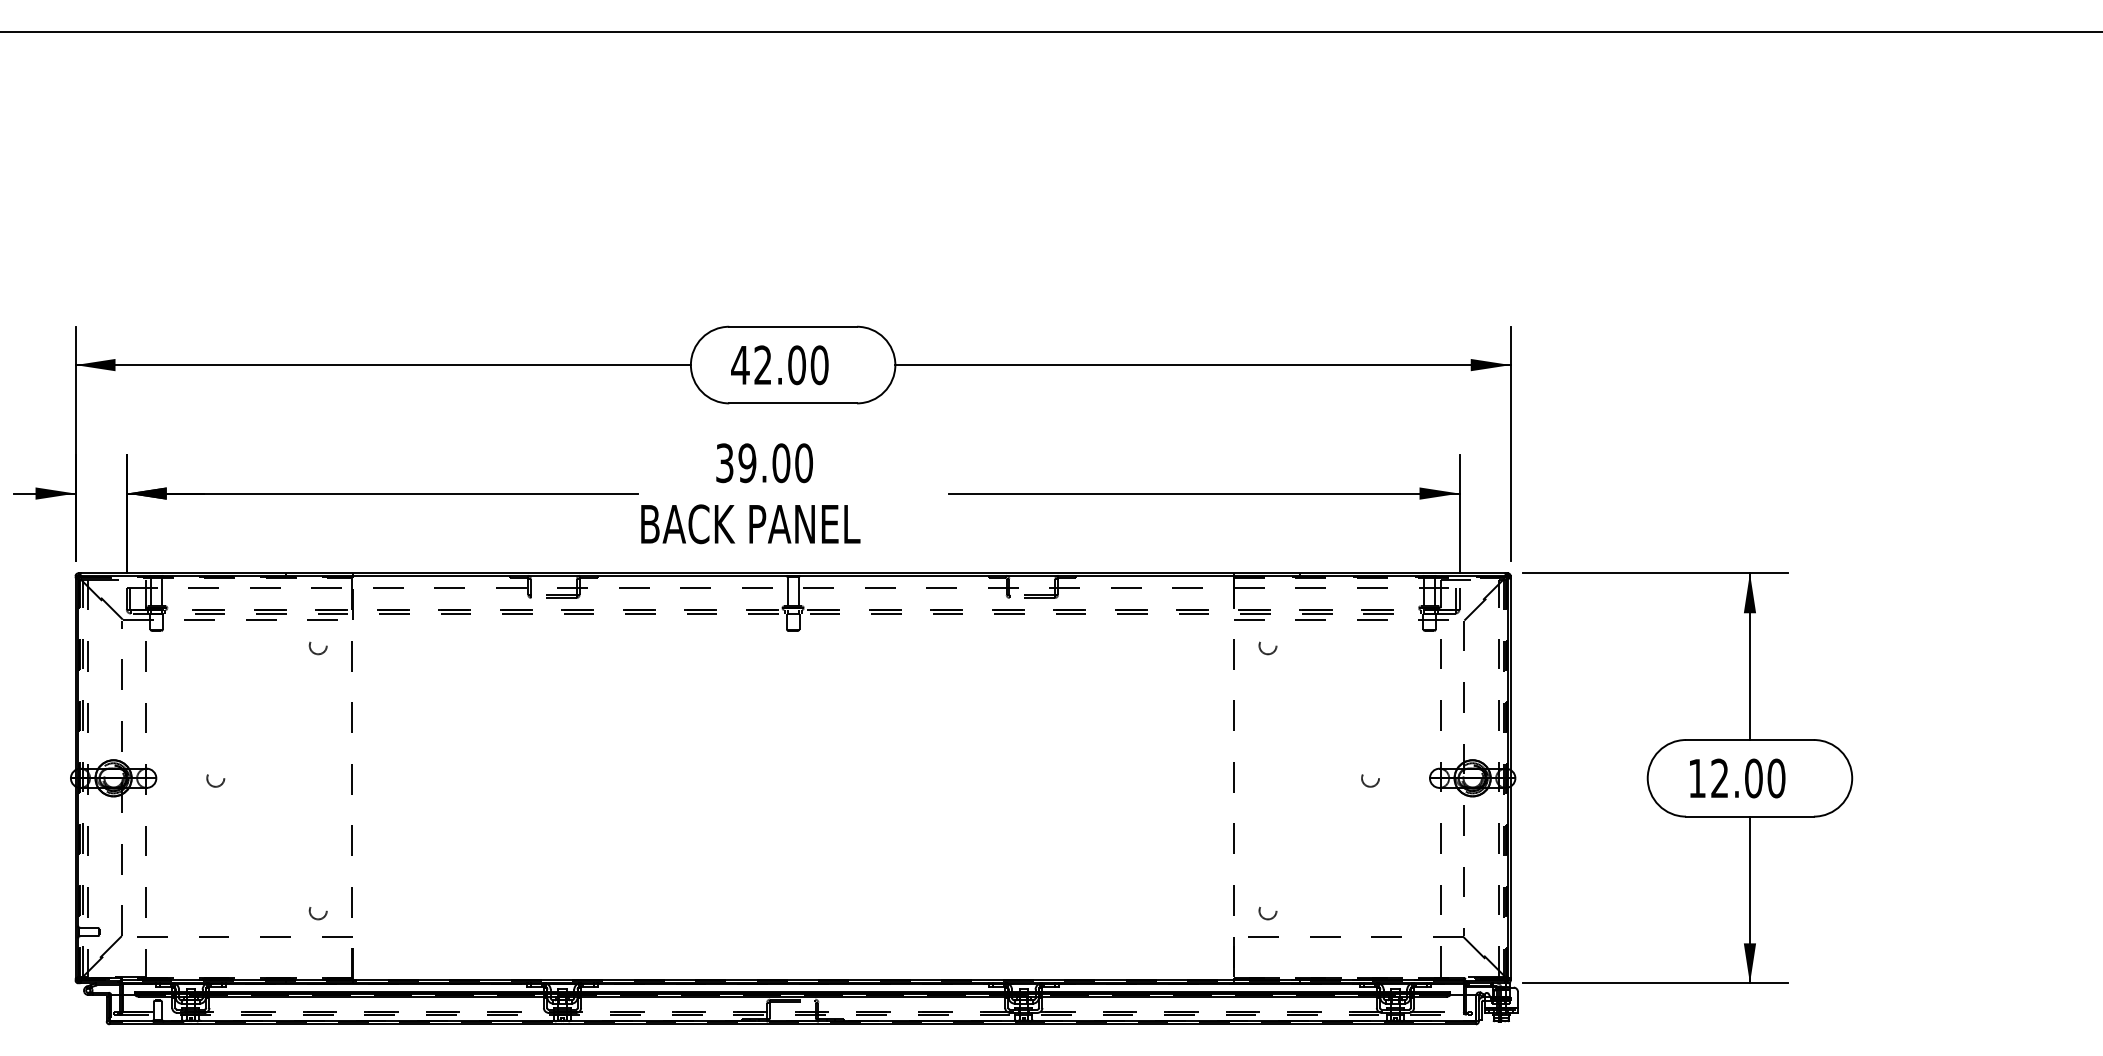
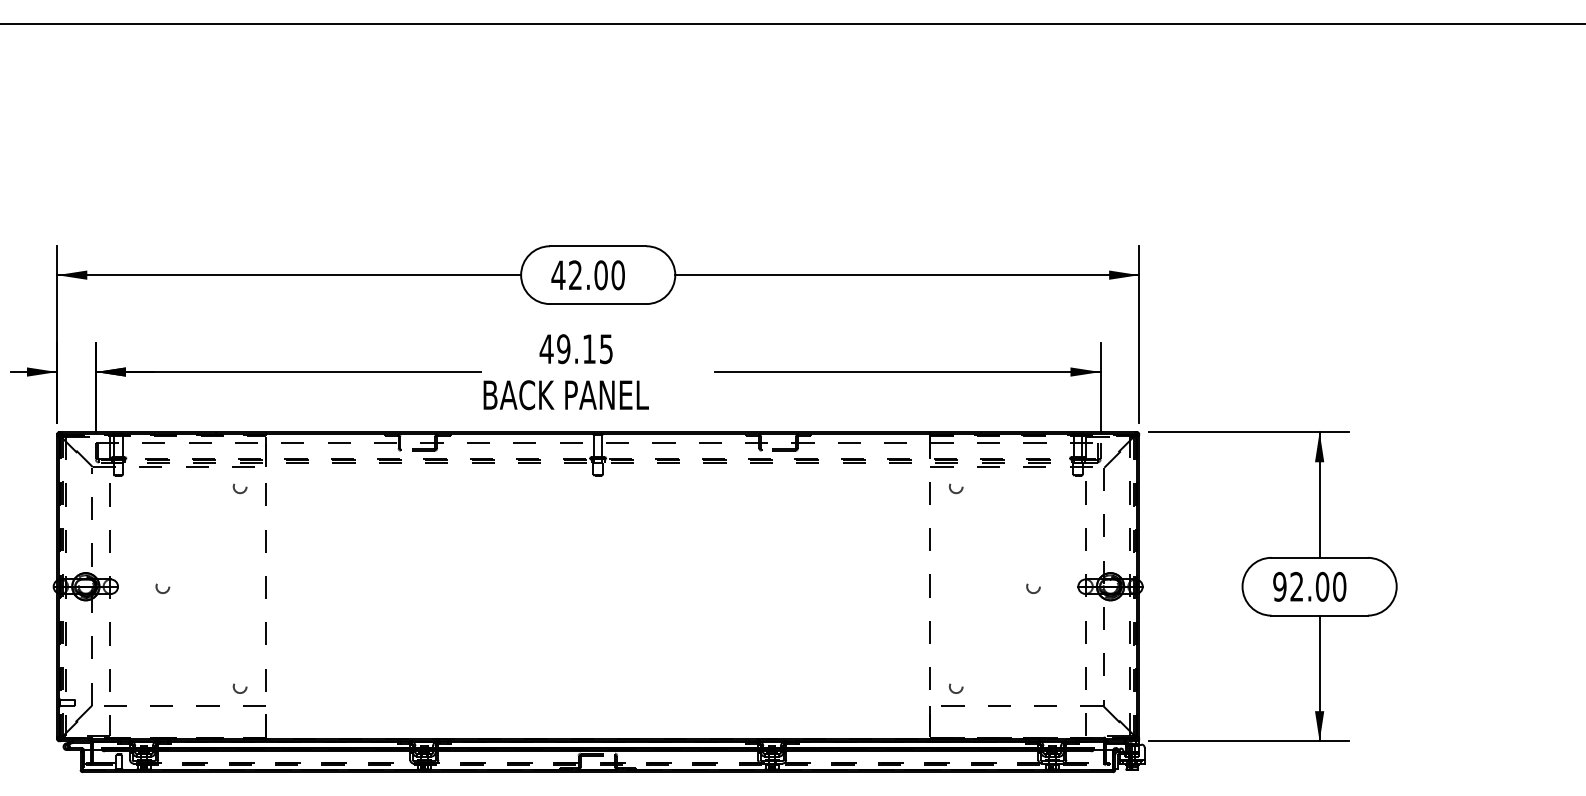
text: (764, 463) -> (576, 349), 39.00 -> 49.15
text: (1696, 778) -> (1279, 586), 12.00 -> 92.00

